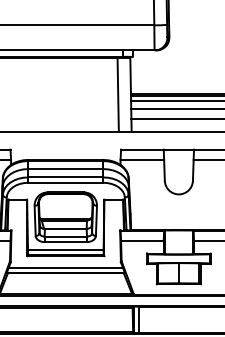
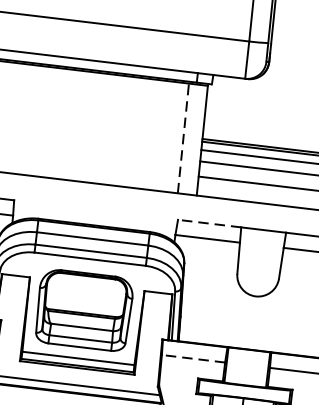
line: (118, 95) -> (183, 139), solid -> dashed
line: (141, 149) -> (208, 223), solid -> dashed
line: (141, 240) -> (192, 358), solid -> dashed

